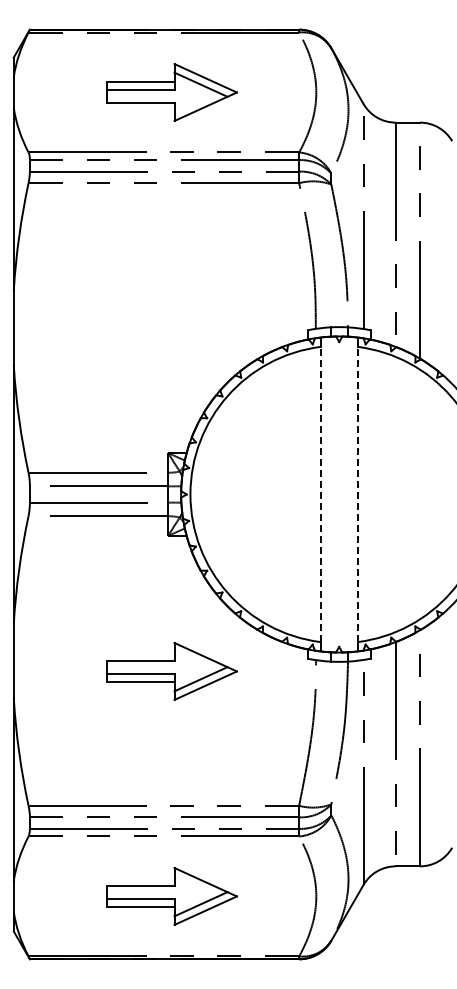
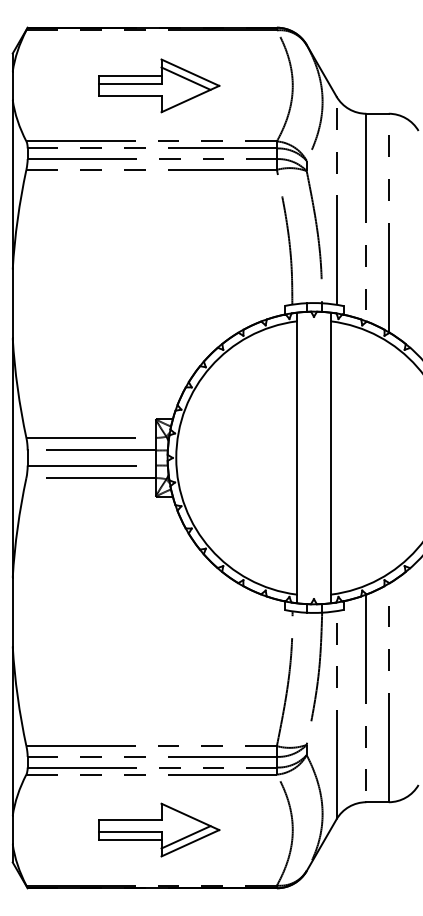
line: (320, 494) -> (296, 458), dashed -> solid
line: (357, 494) -> (330, 458), dashed -> solid
part: (171, 671) -> (158, 621), removed

